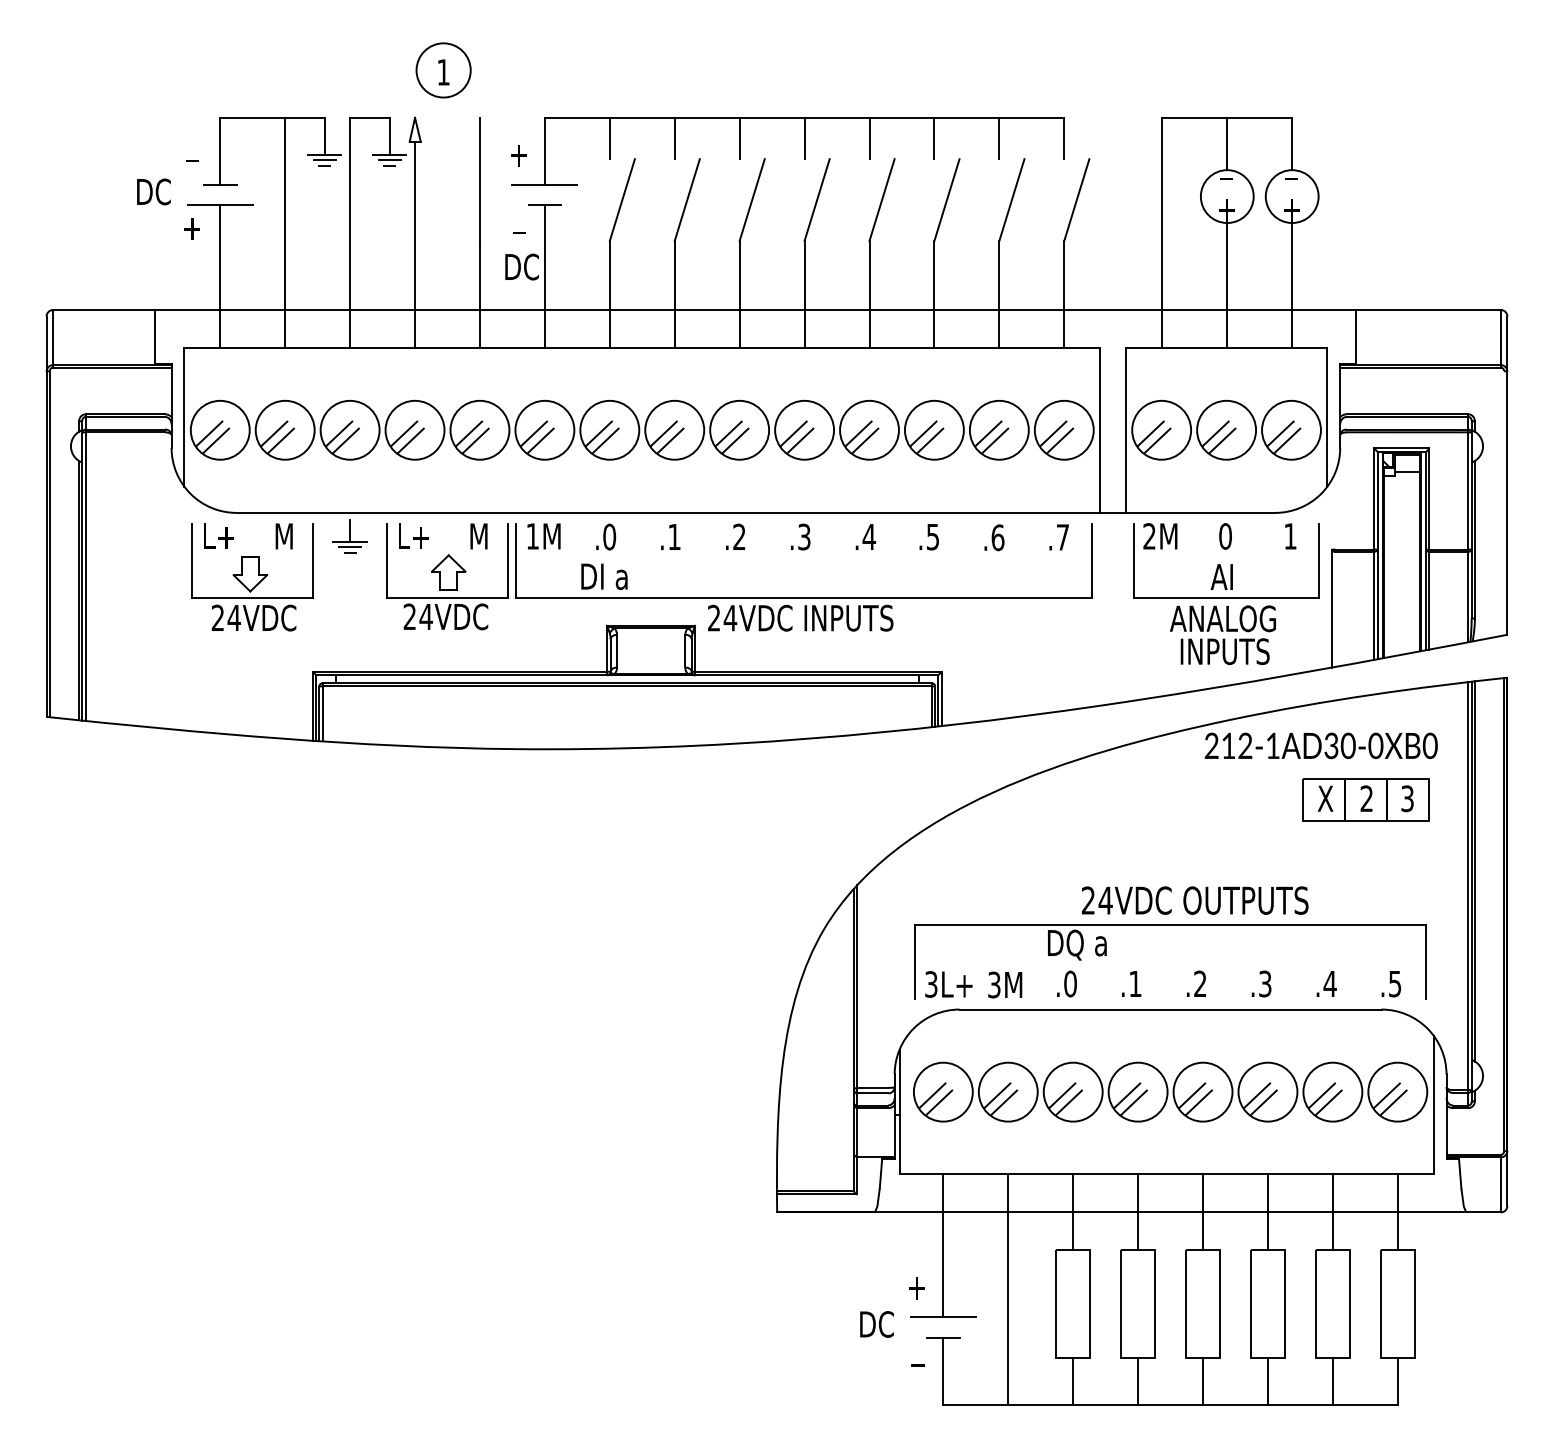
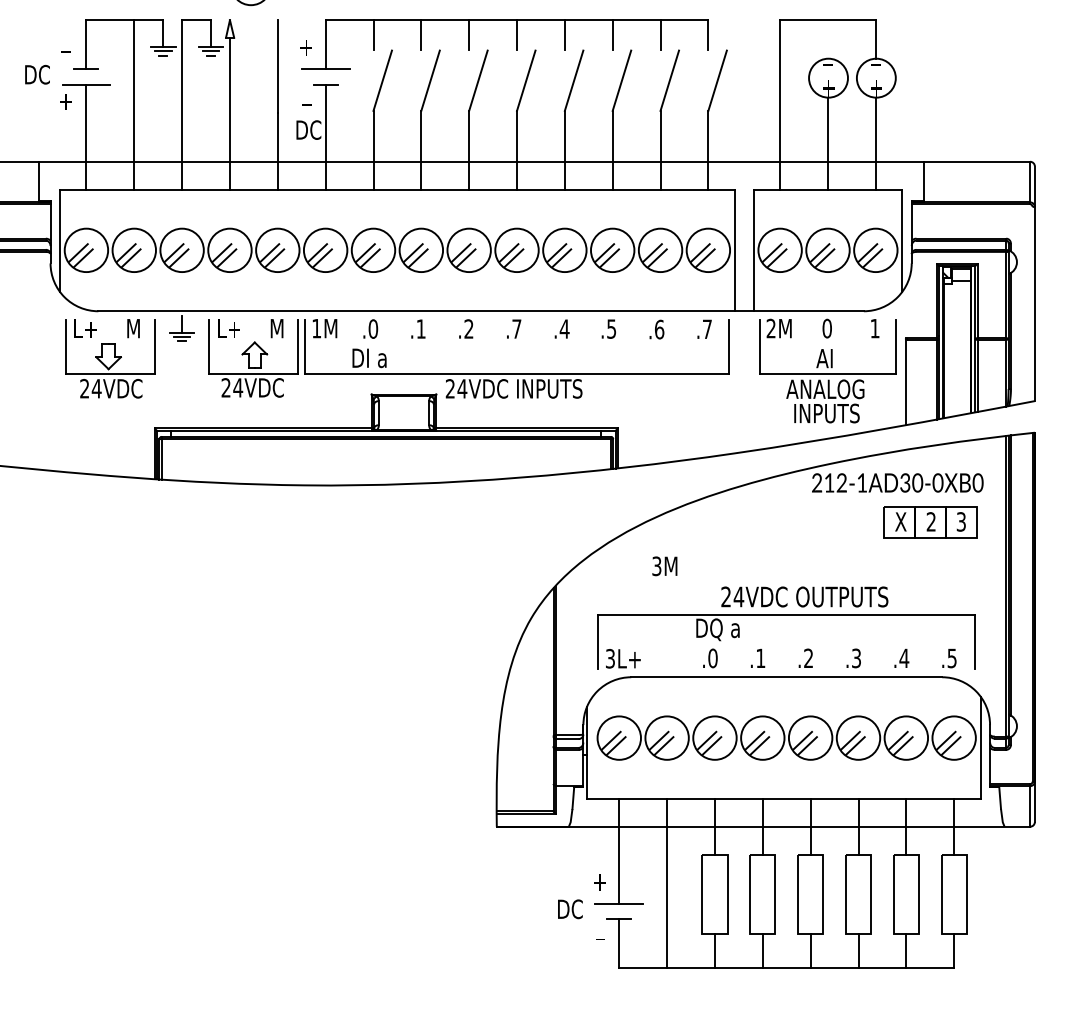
line: (1226, 143) -> (827, 39), removed
text: (804, 536) -> (516, 328), .3 -> .7
text: (1005, 984) -> (665, 565), moved

